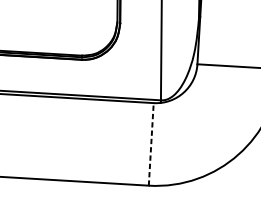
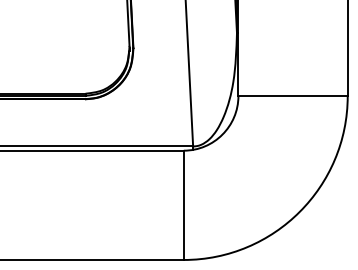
line: (151, 144) -> (183, 205), dashed -> solid

